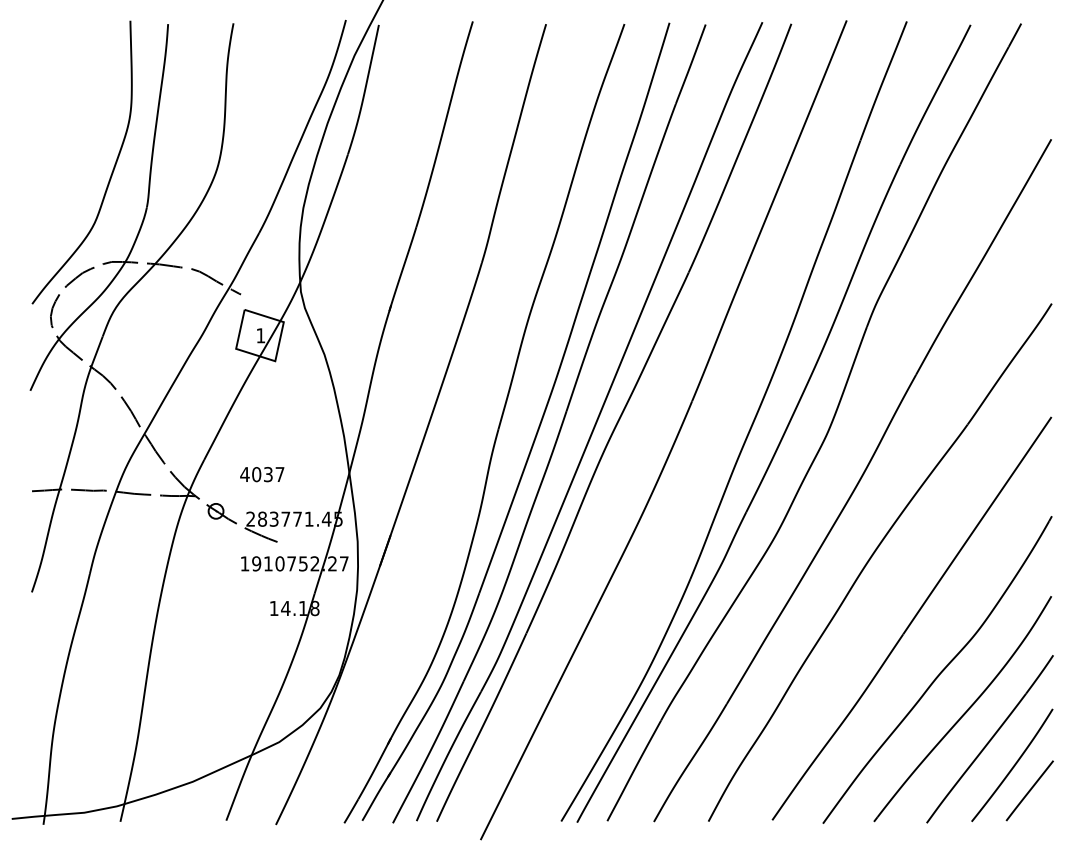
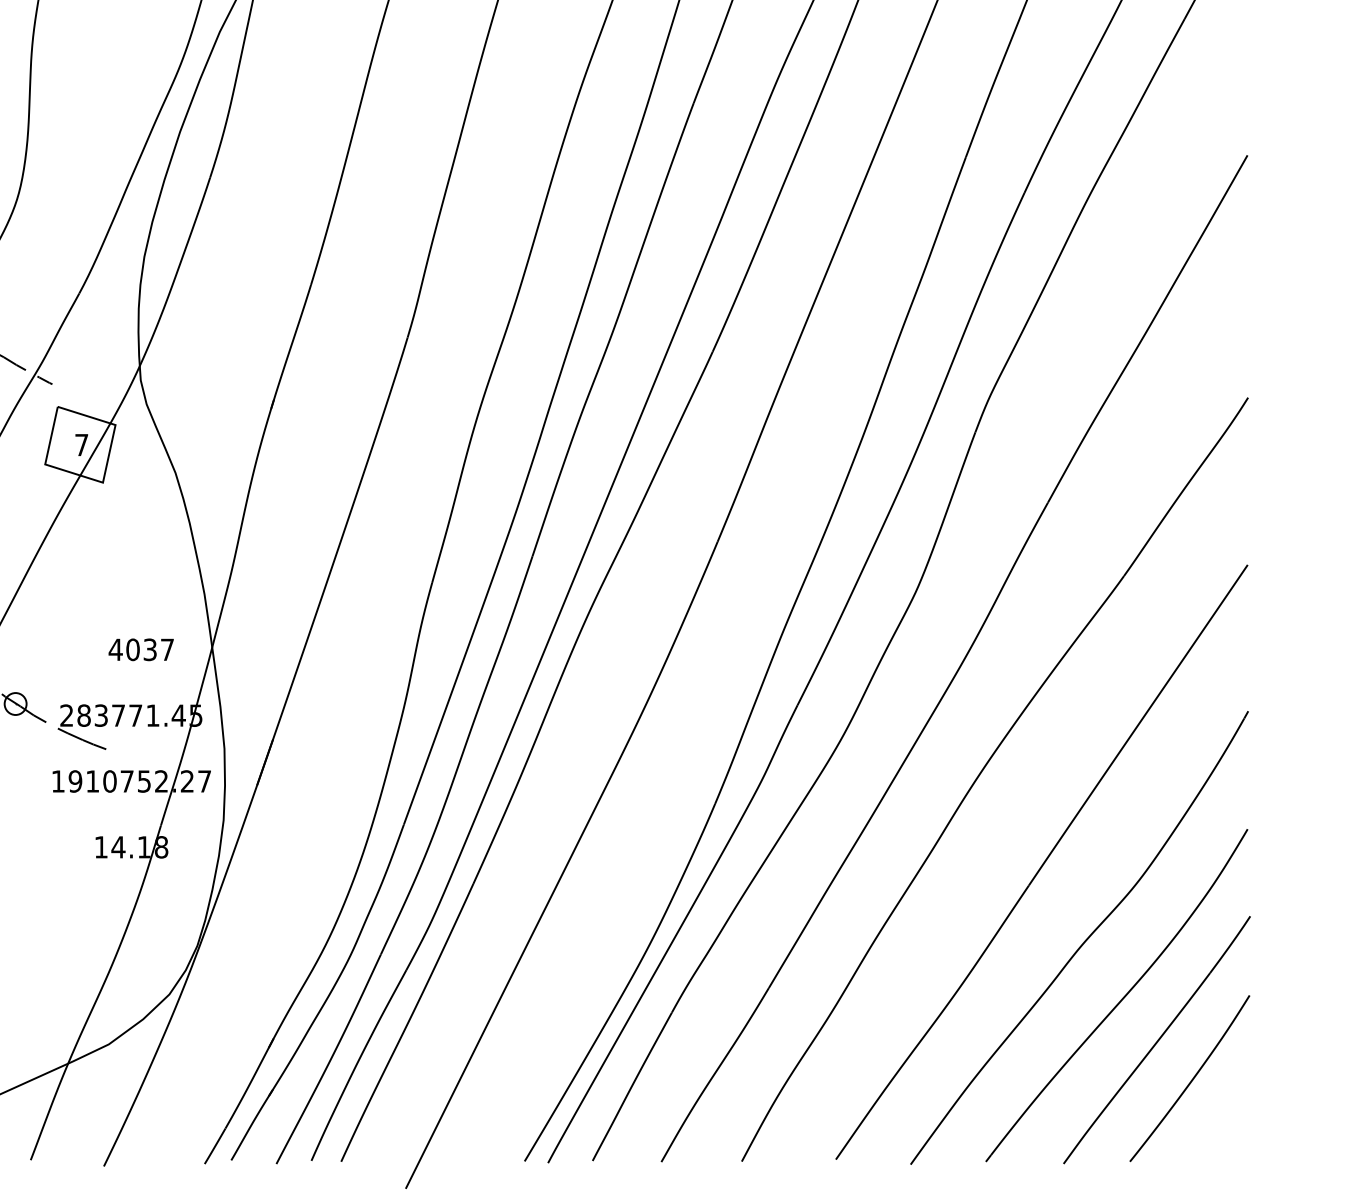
text: (260, 335) -> (81, 444), 1 -> 7
text: (262, 474) -> (141, 649), moved
line: (1029, 790) -> (1215, 1115), removed

